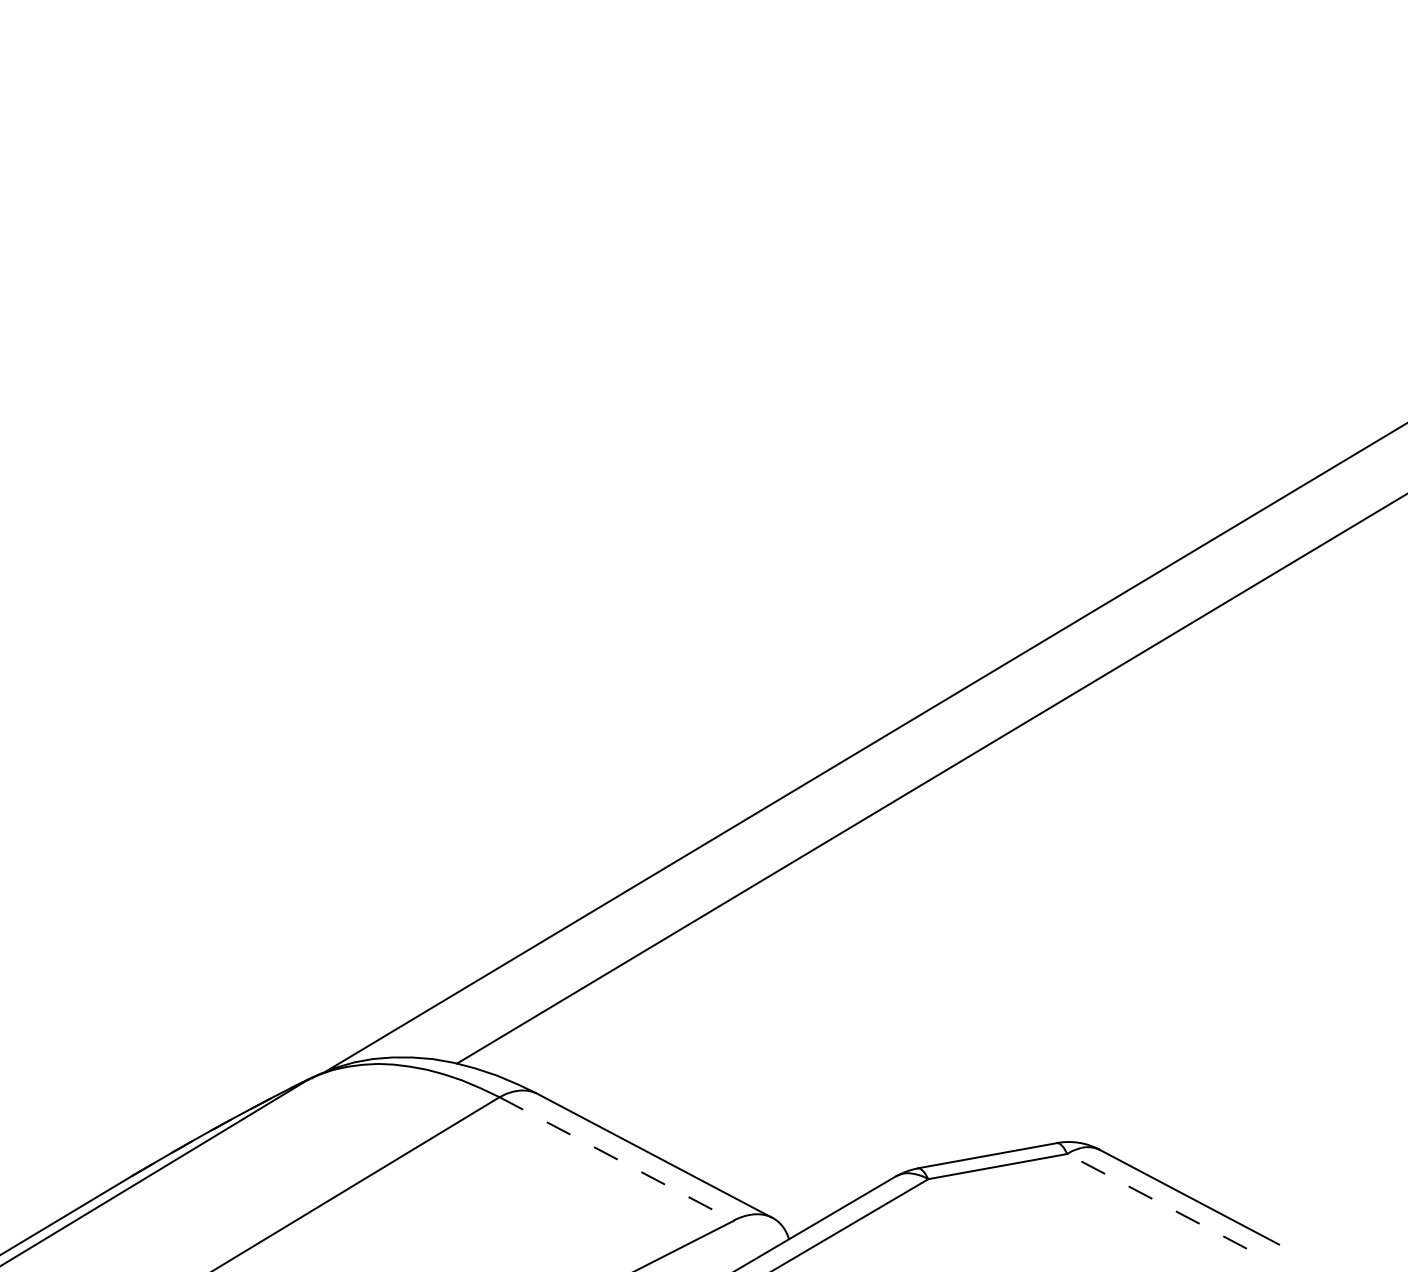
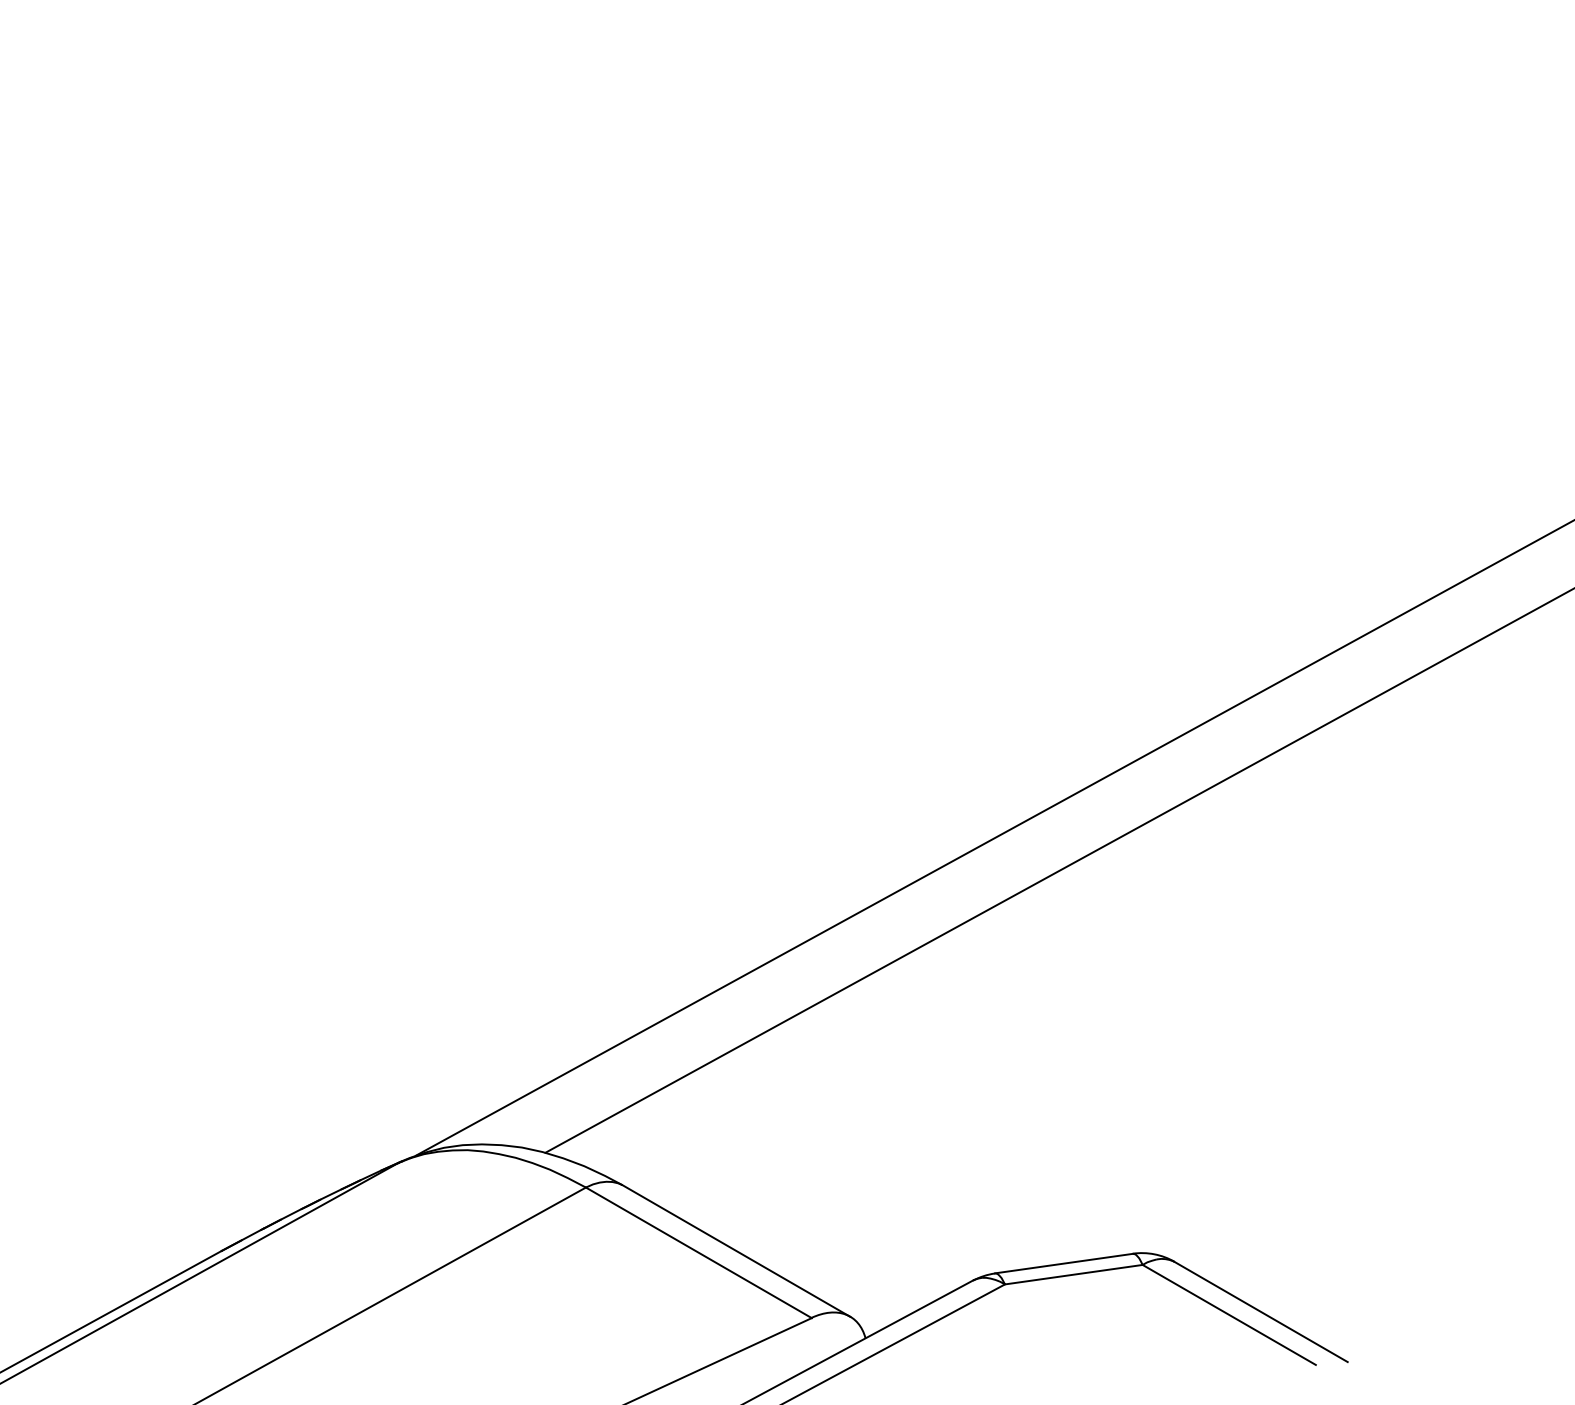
line: (617, 1159) -> (699, 1253), dashed -> solid
line: (1156, 1200) -> (1228, 1314), dashed -> solid

